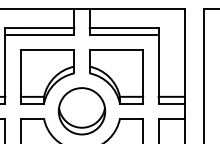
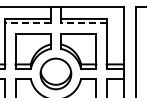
line: (40, 34) -> (28, 23), solid -> dashed
line: (123, 34) -> (83, 23), solid -> dashed

